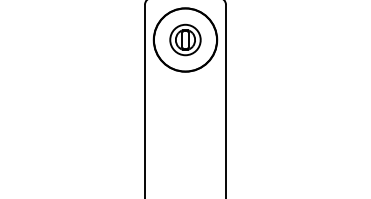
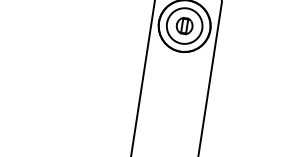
circle: (185, 39) -> (184, 25), size x1.43

